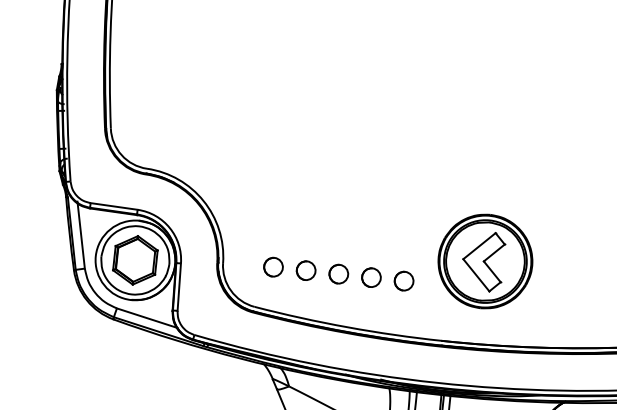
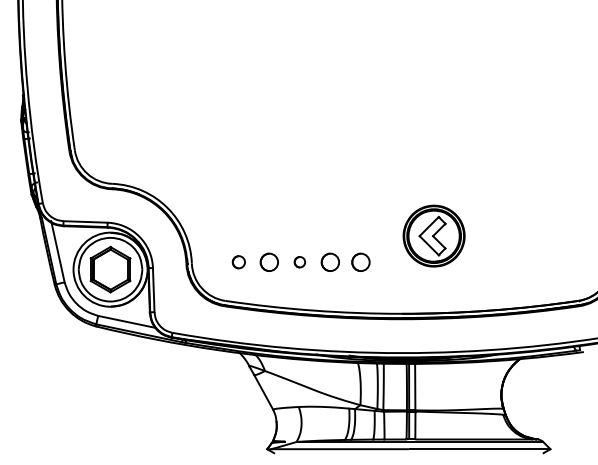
part: (484, 260) -> (433, 235), size x0.7
circle: (273, 266) -> (238, 261), size x0.7
circle: (338, 273) -> (299, 261), size x0.6

